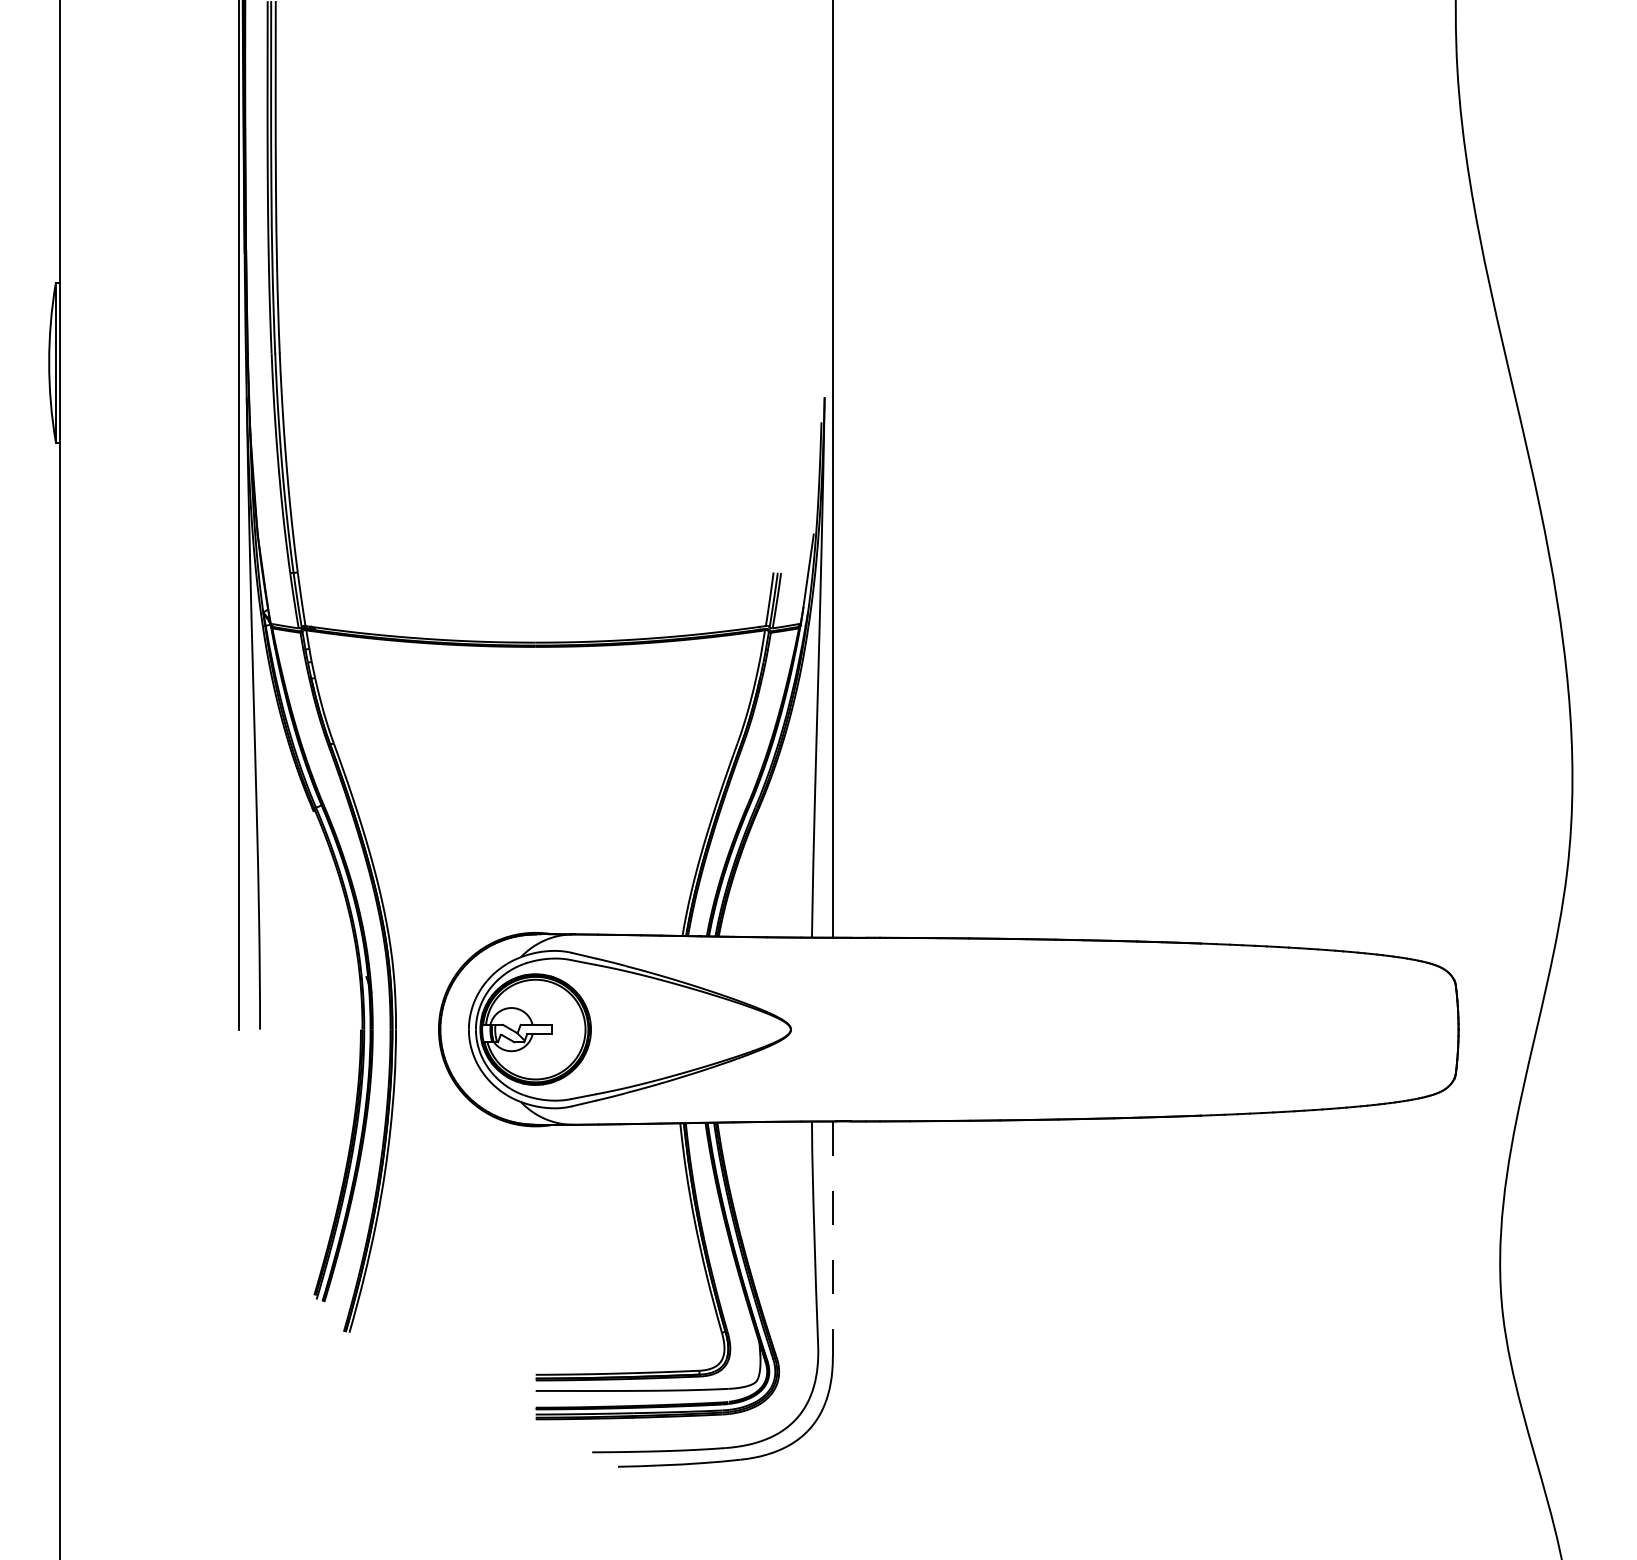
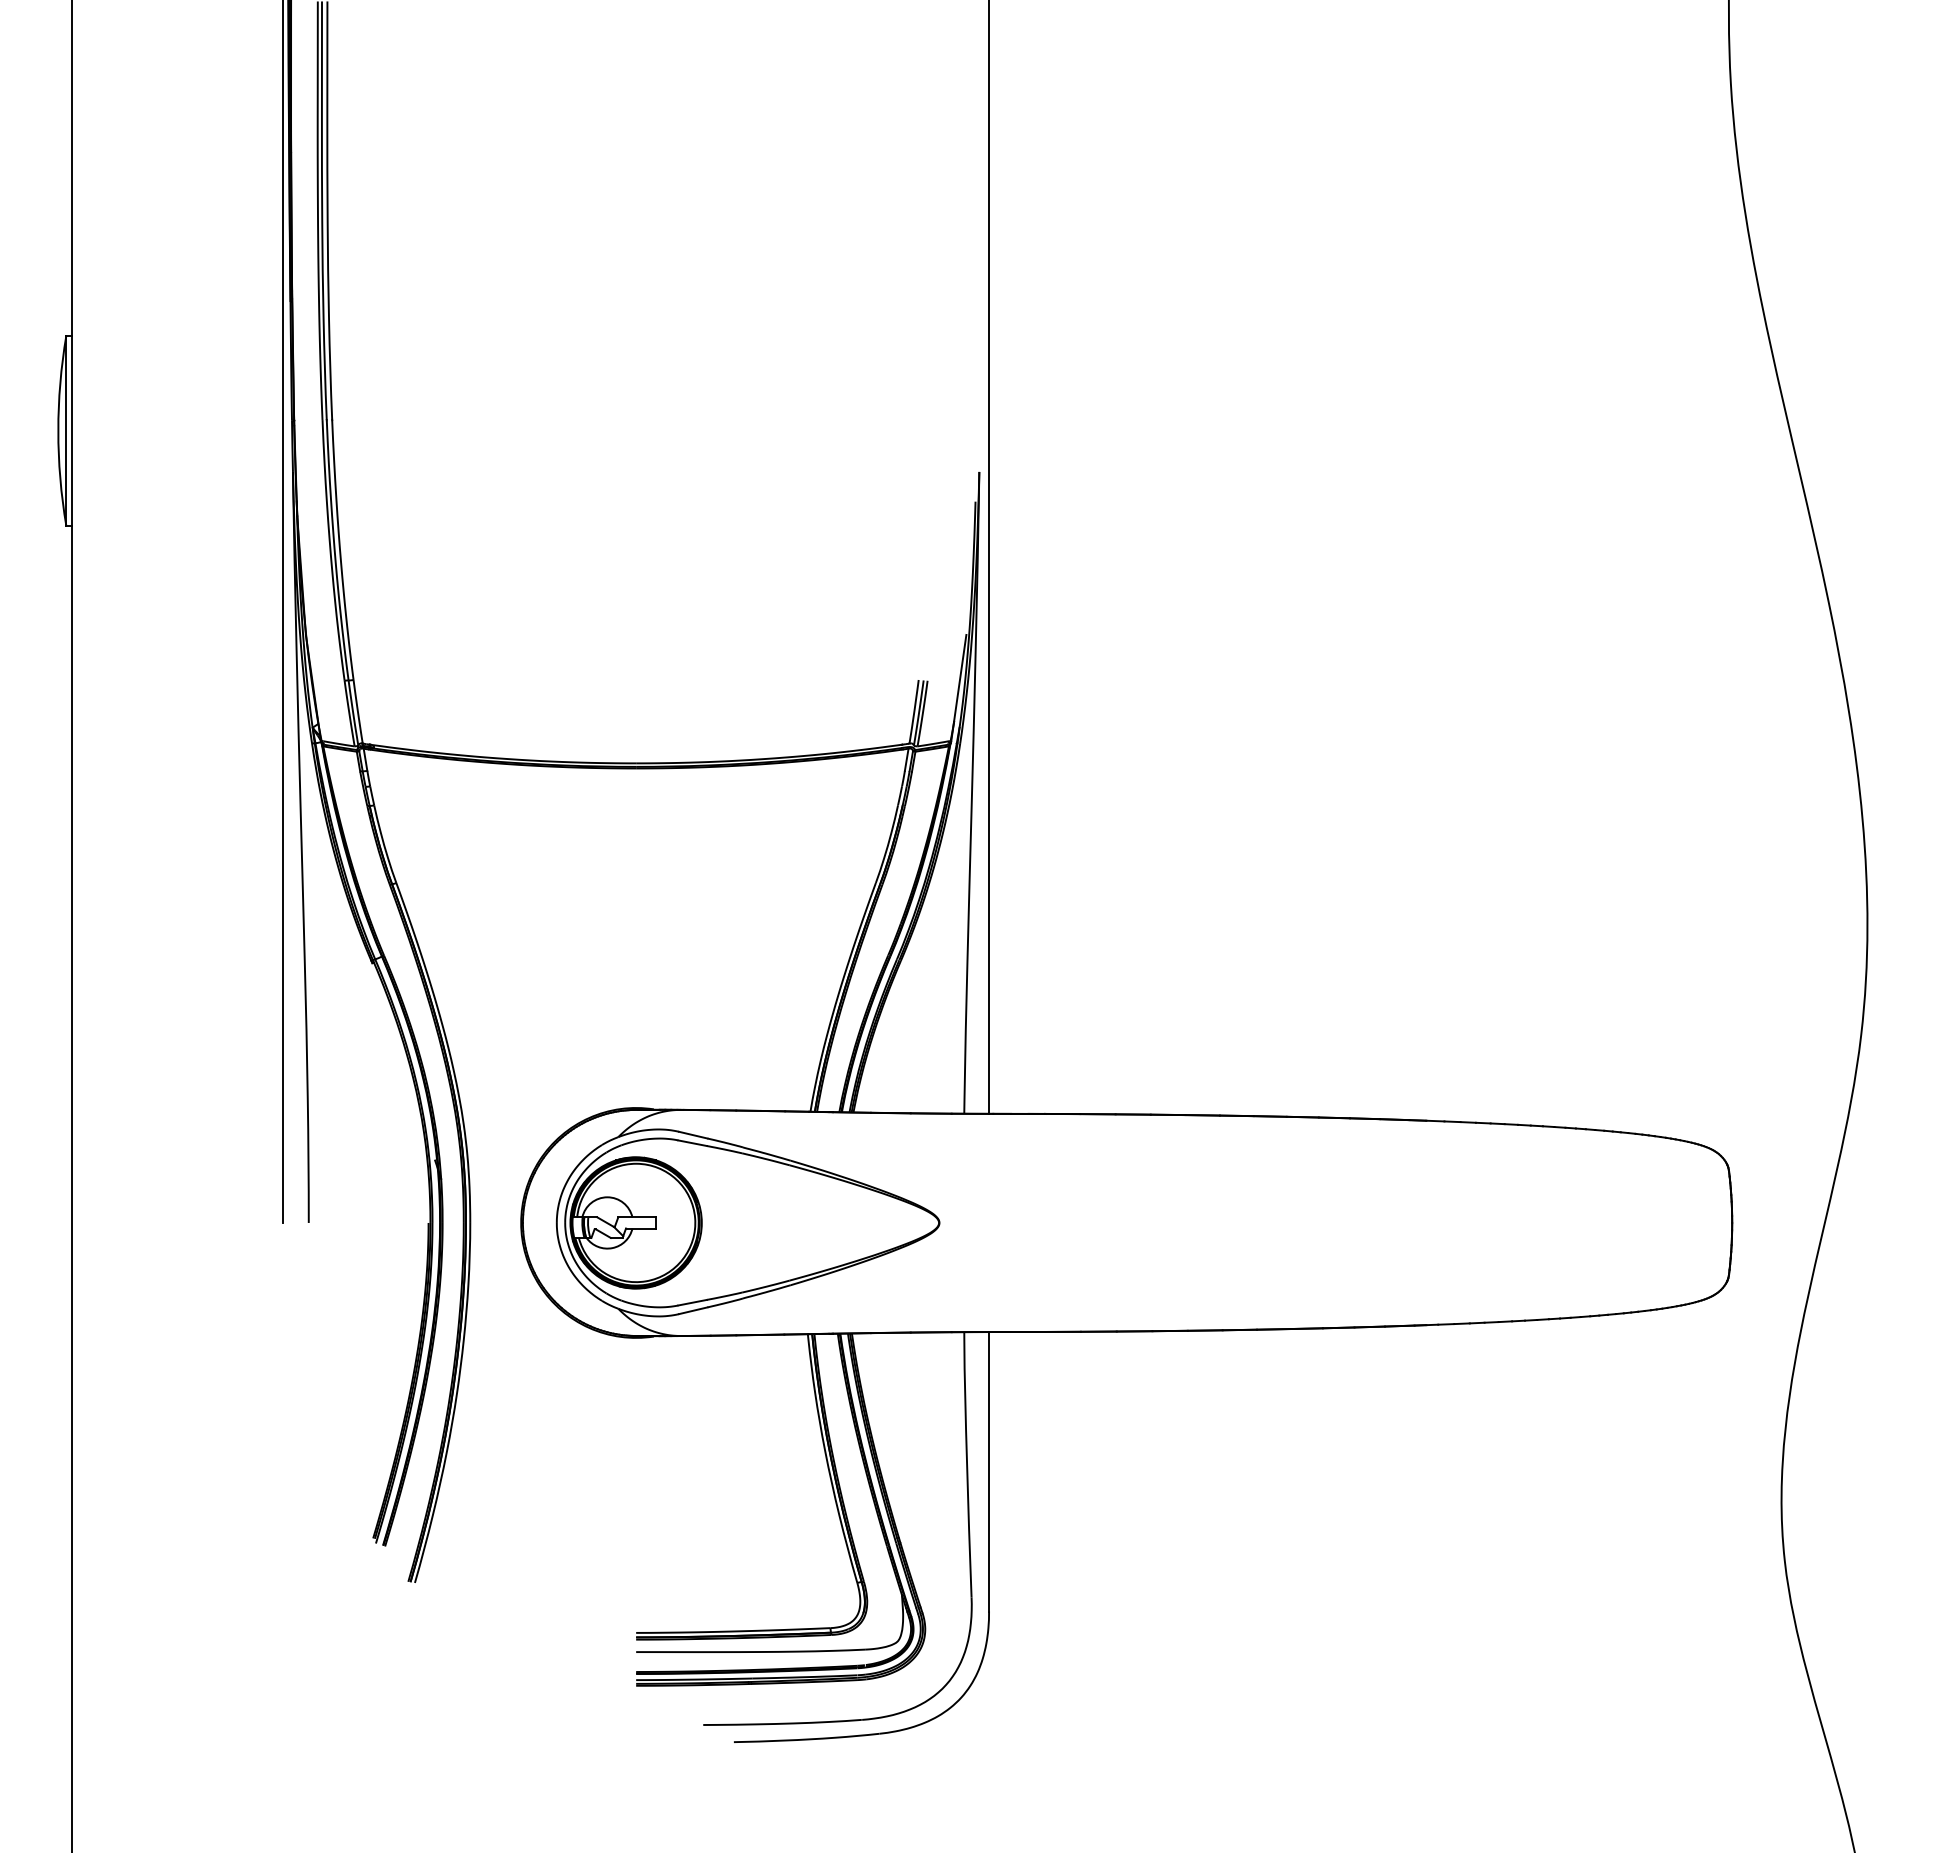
line: (833, 1238) -> (989, 1471), dashed -> solid

